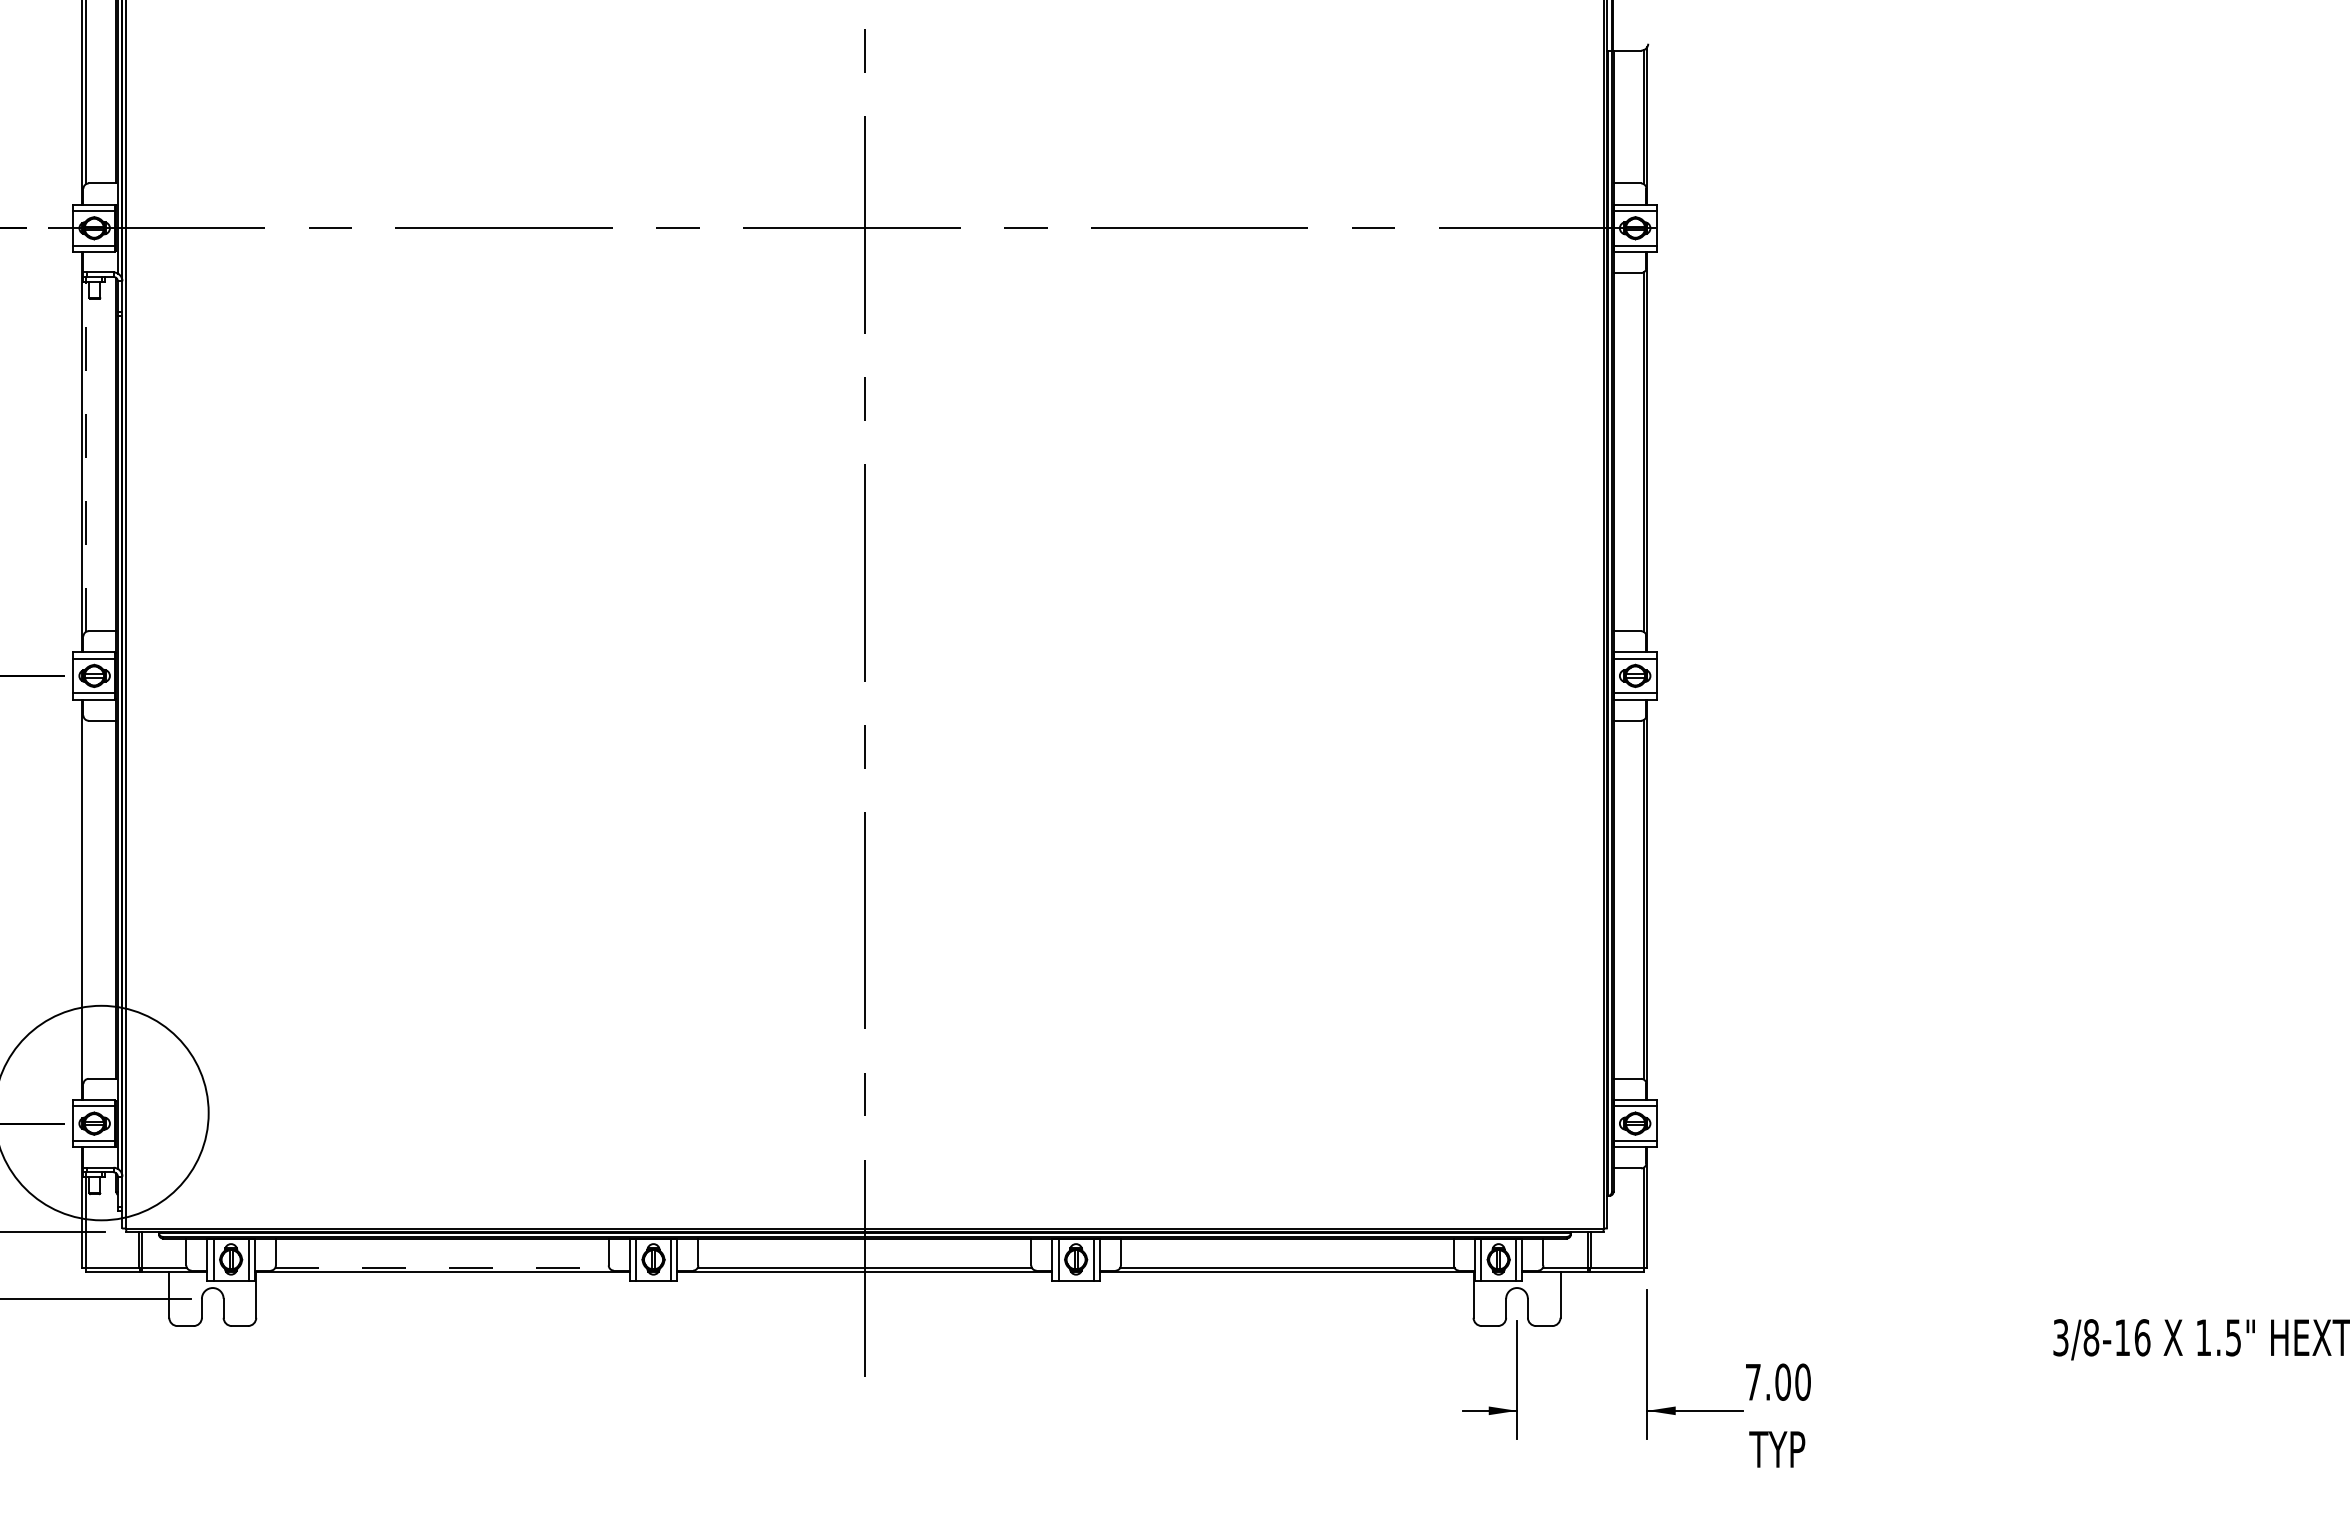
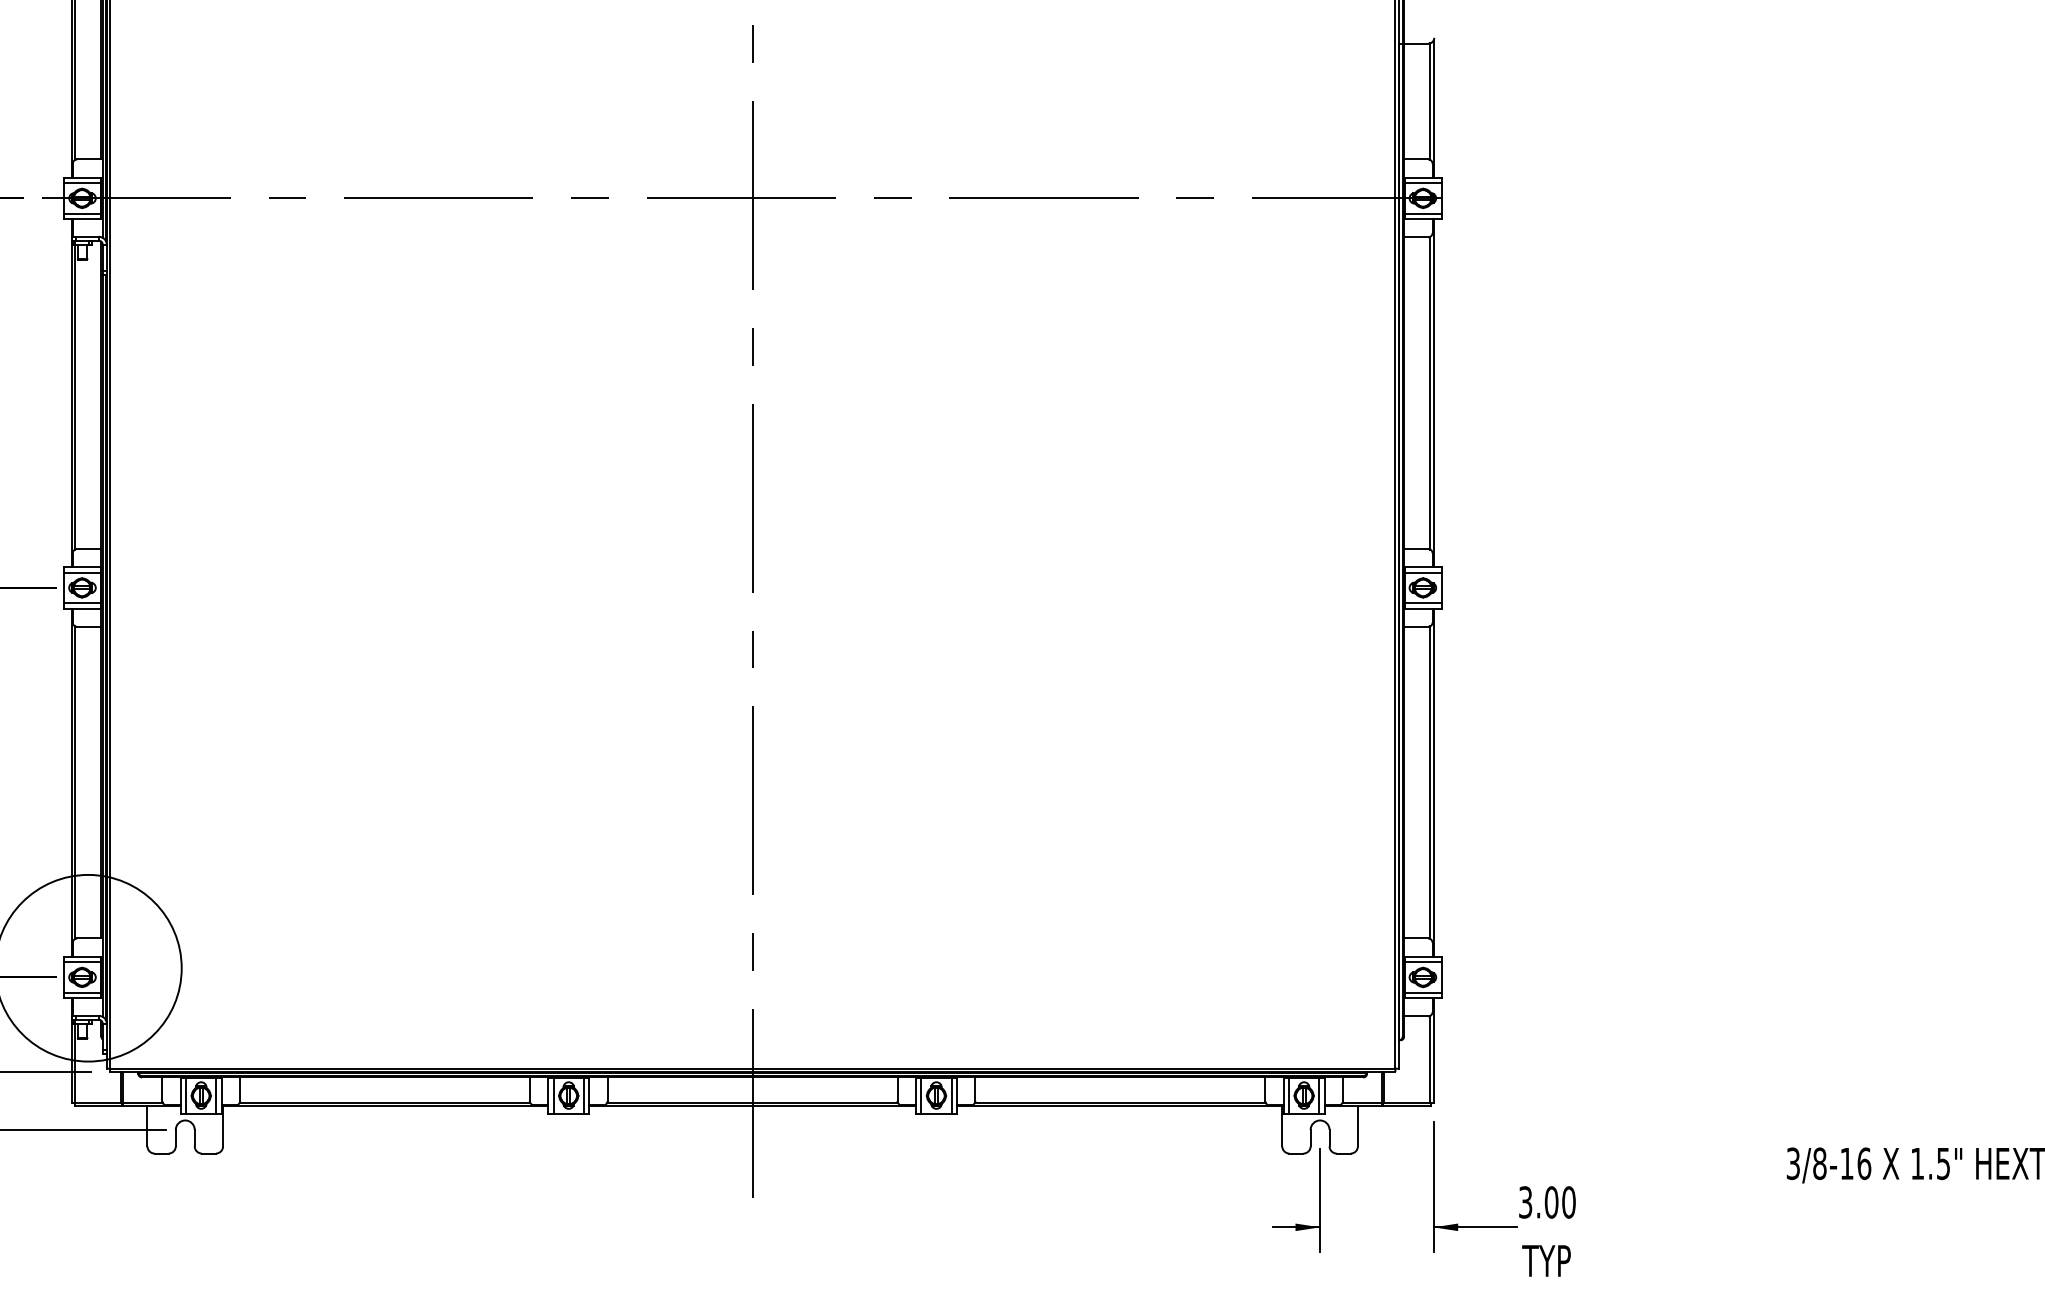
line: (86, 456) -> (75, 396), dashed -> solid
line: (86, 899) -> (75, 782), added
line: (442, 1267) -> (385, 1102), dashed -> solid
text: (1752, 1381) -> (1524, 1201), 7.00 -> 3.00

